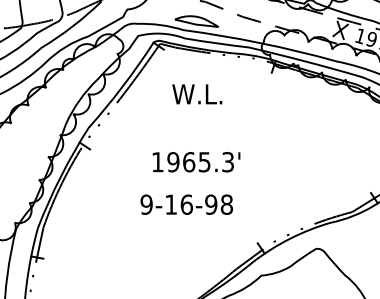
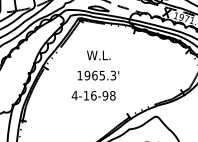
text: (196, 94) -> (98, 55), moved
text: (146, 204) -> (74, 95), 9-16-98 -> 4-16-98

